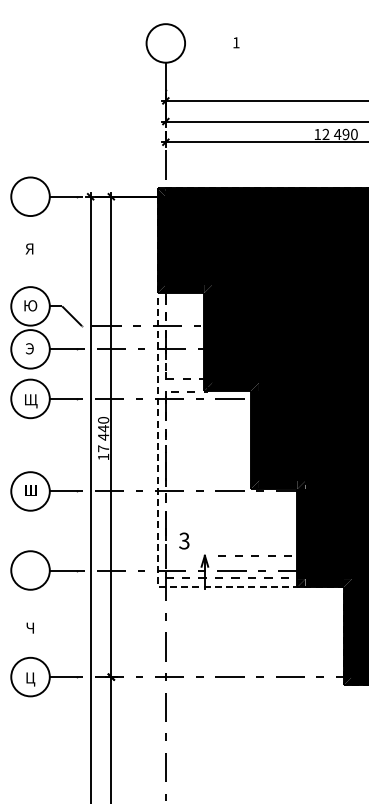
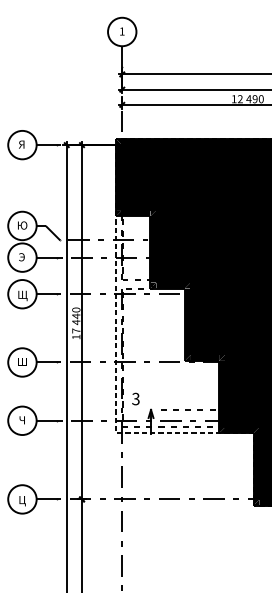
text: (236, 42) -> (122, 31), moved
text: (29, 248) -> (21, 144), moved
text: (29, 628) -> (21, 420), moved

